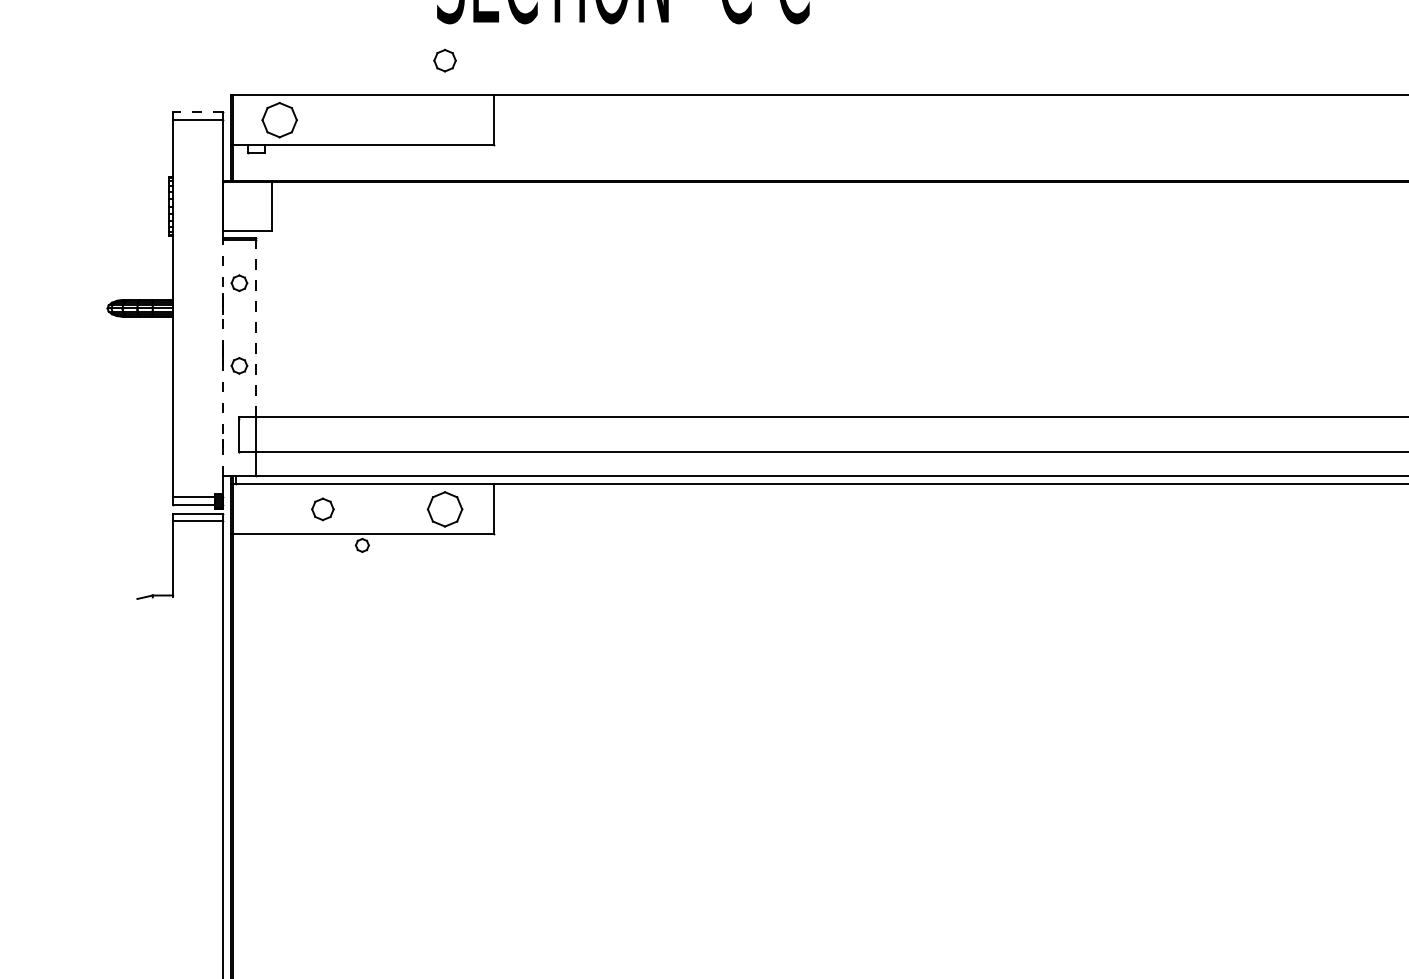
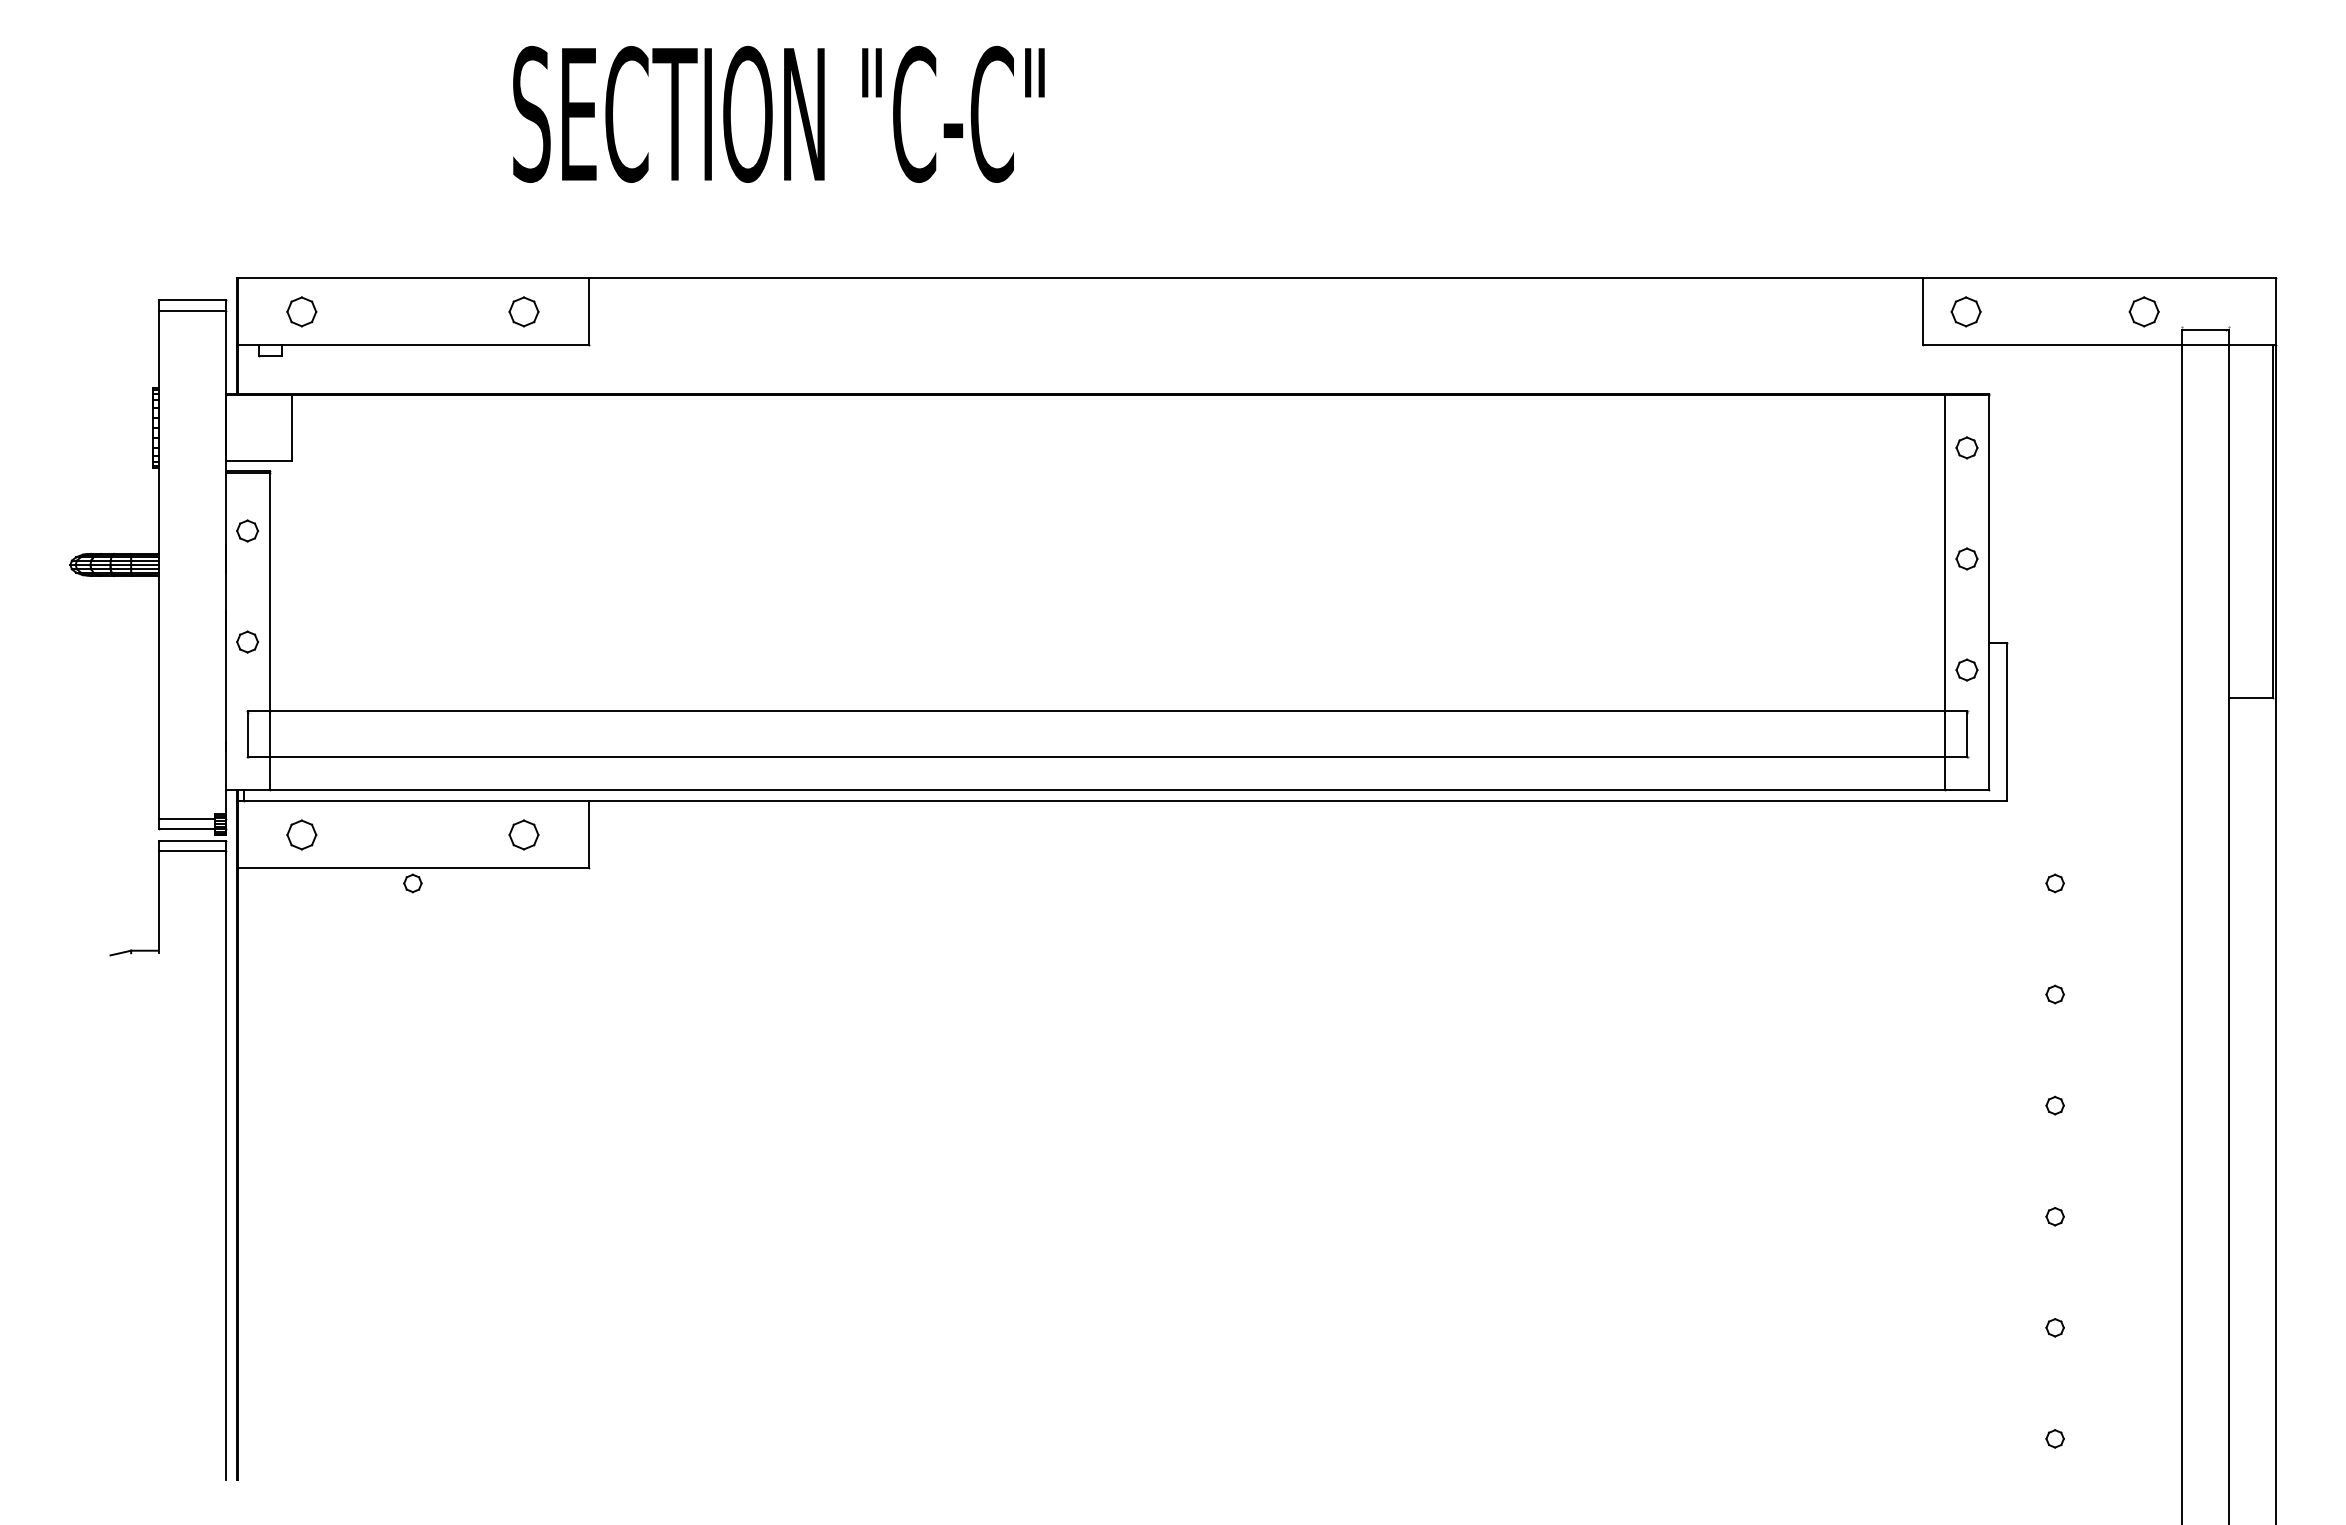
part: (444, 60) -> (523, 311), moved
line: (198, 111) -> (192, 300), dashed -> solid
part: (279, 119) -> (301, 311), size x0.62
line: (255, 328) -> (269, 591), dashed -> solid
line: (222, 358) -> (225, 631), dashed -> solid
part: (322, 509) -> (301, 834), moved
part: (444, 509) -> (523, 834), size x0.62

